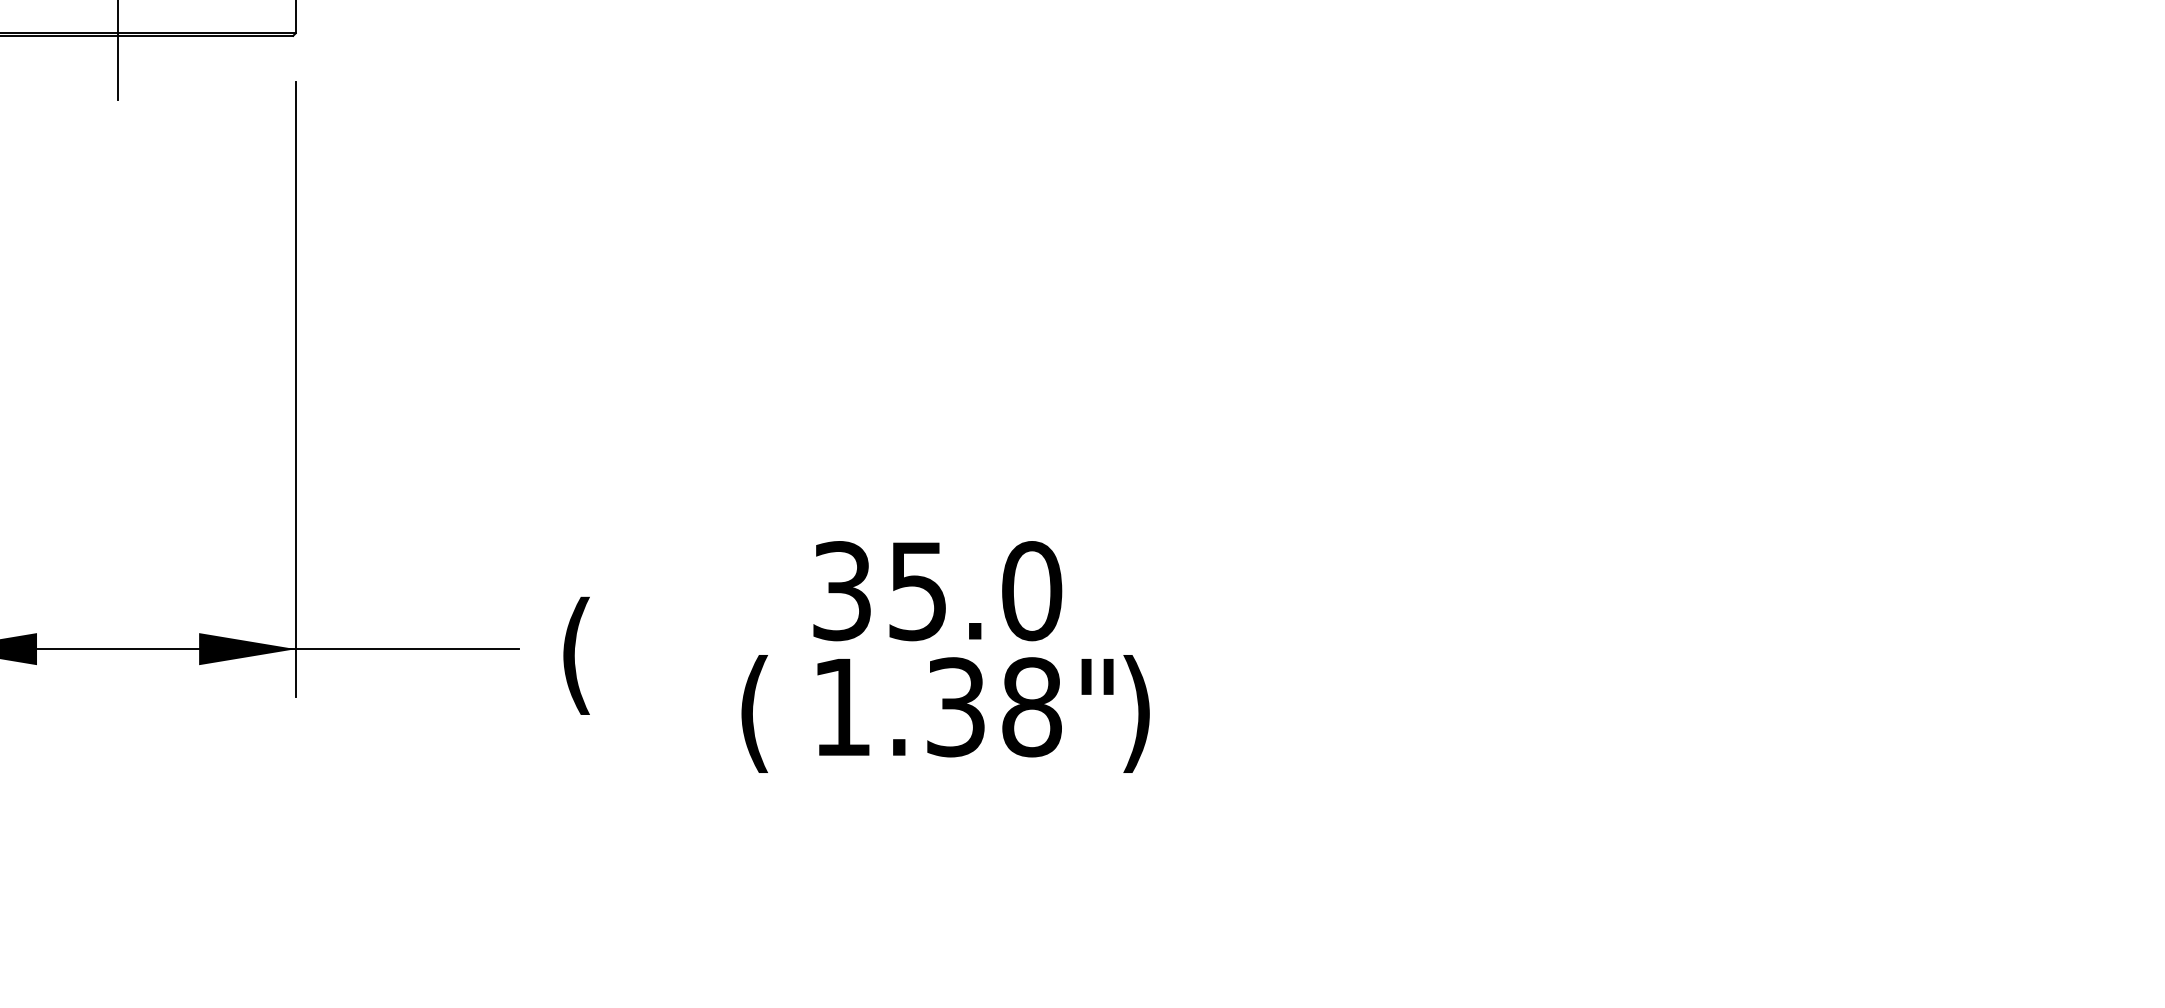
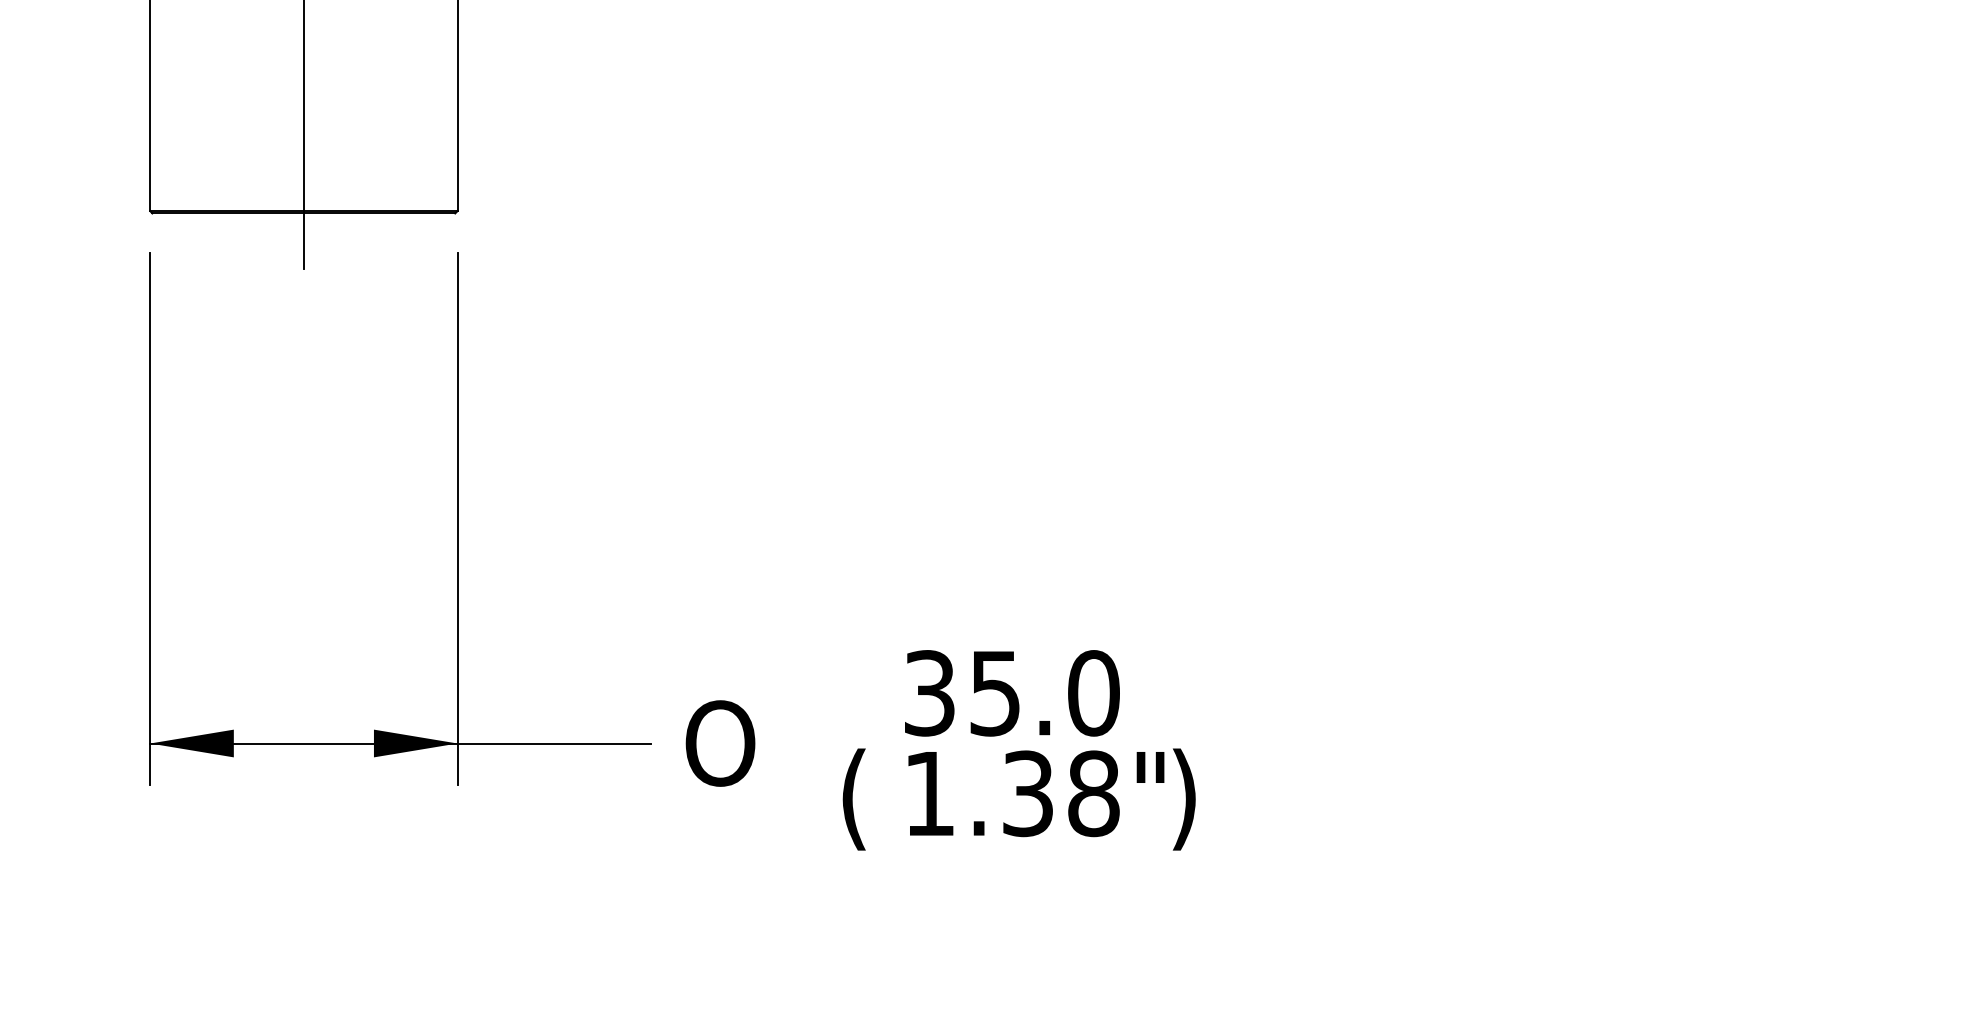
text: (600, 656) -> (720, 749), ( -> O

